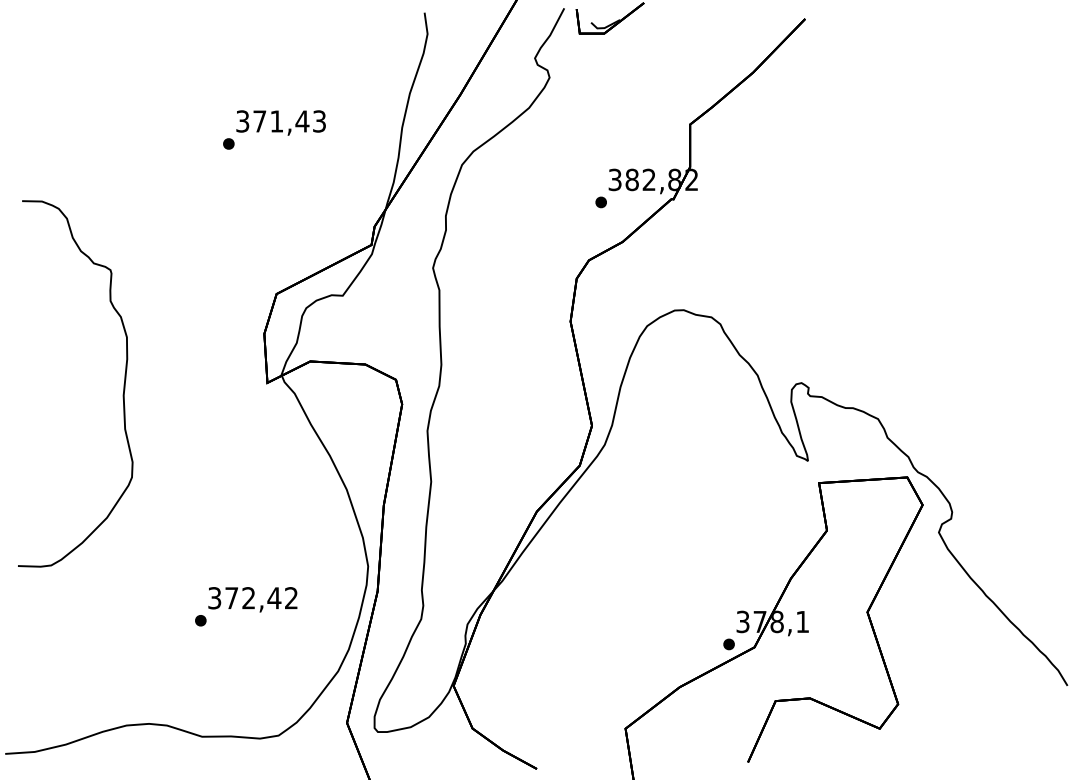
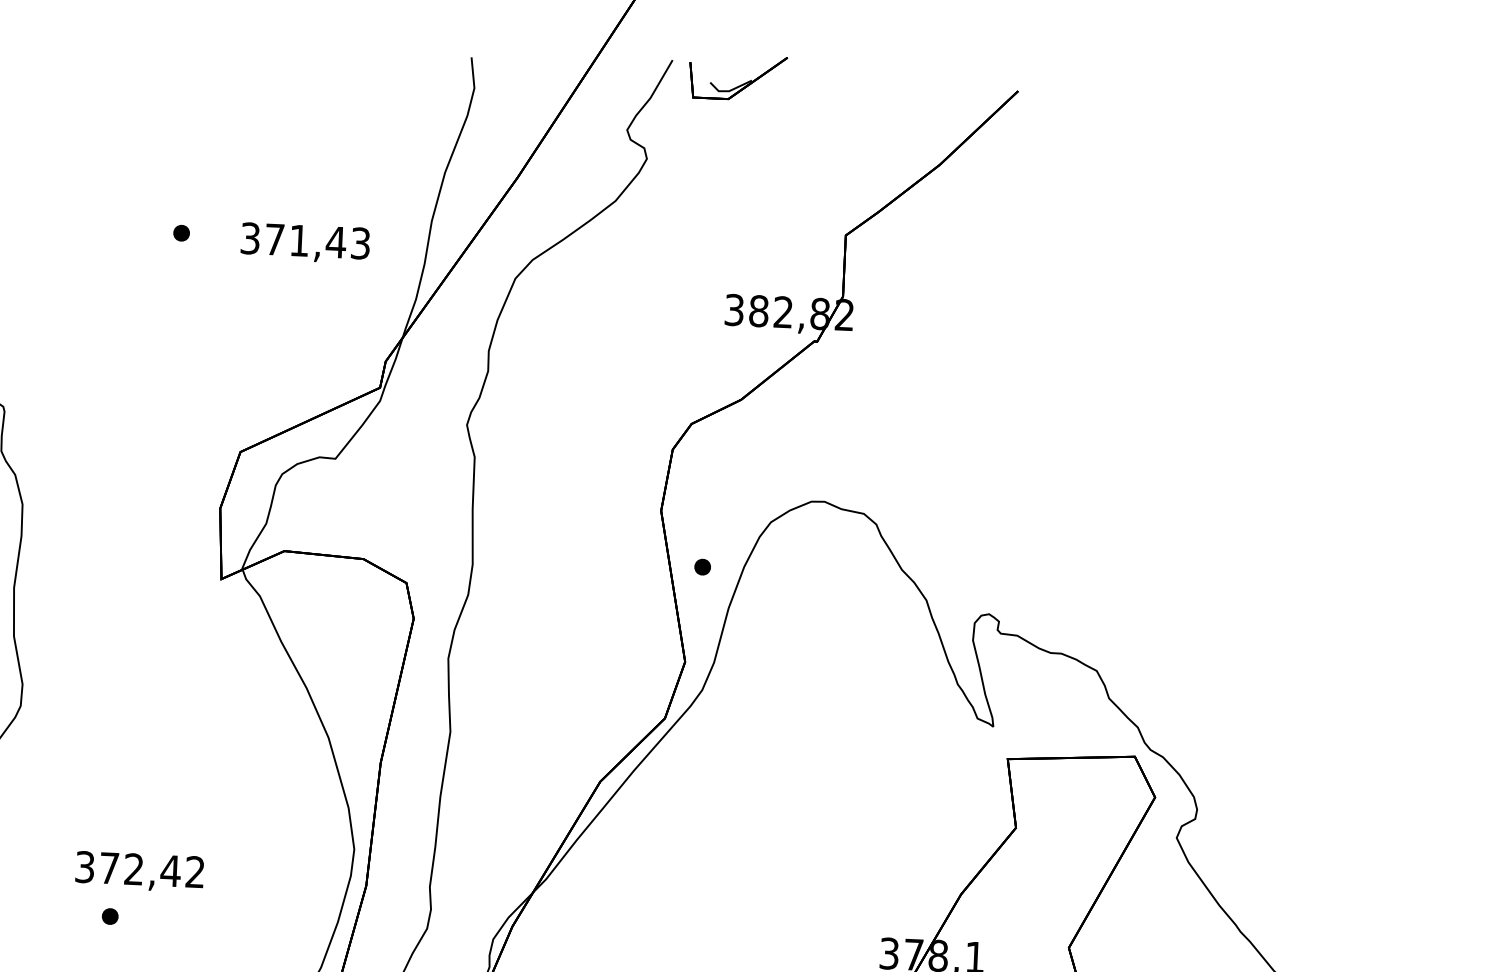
text: (280, 122) -> (304, 242), moved
part: (600, 202) -> (701, 567), moved
text: (252, 599) -> (139, 871), moved

